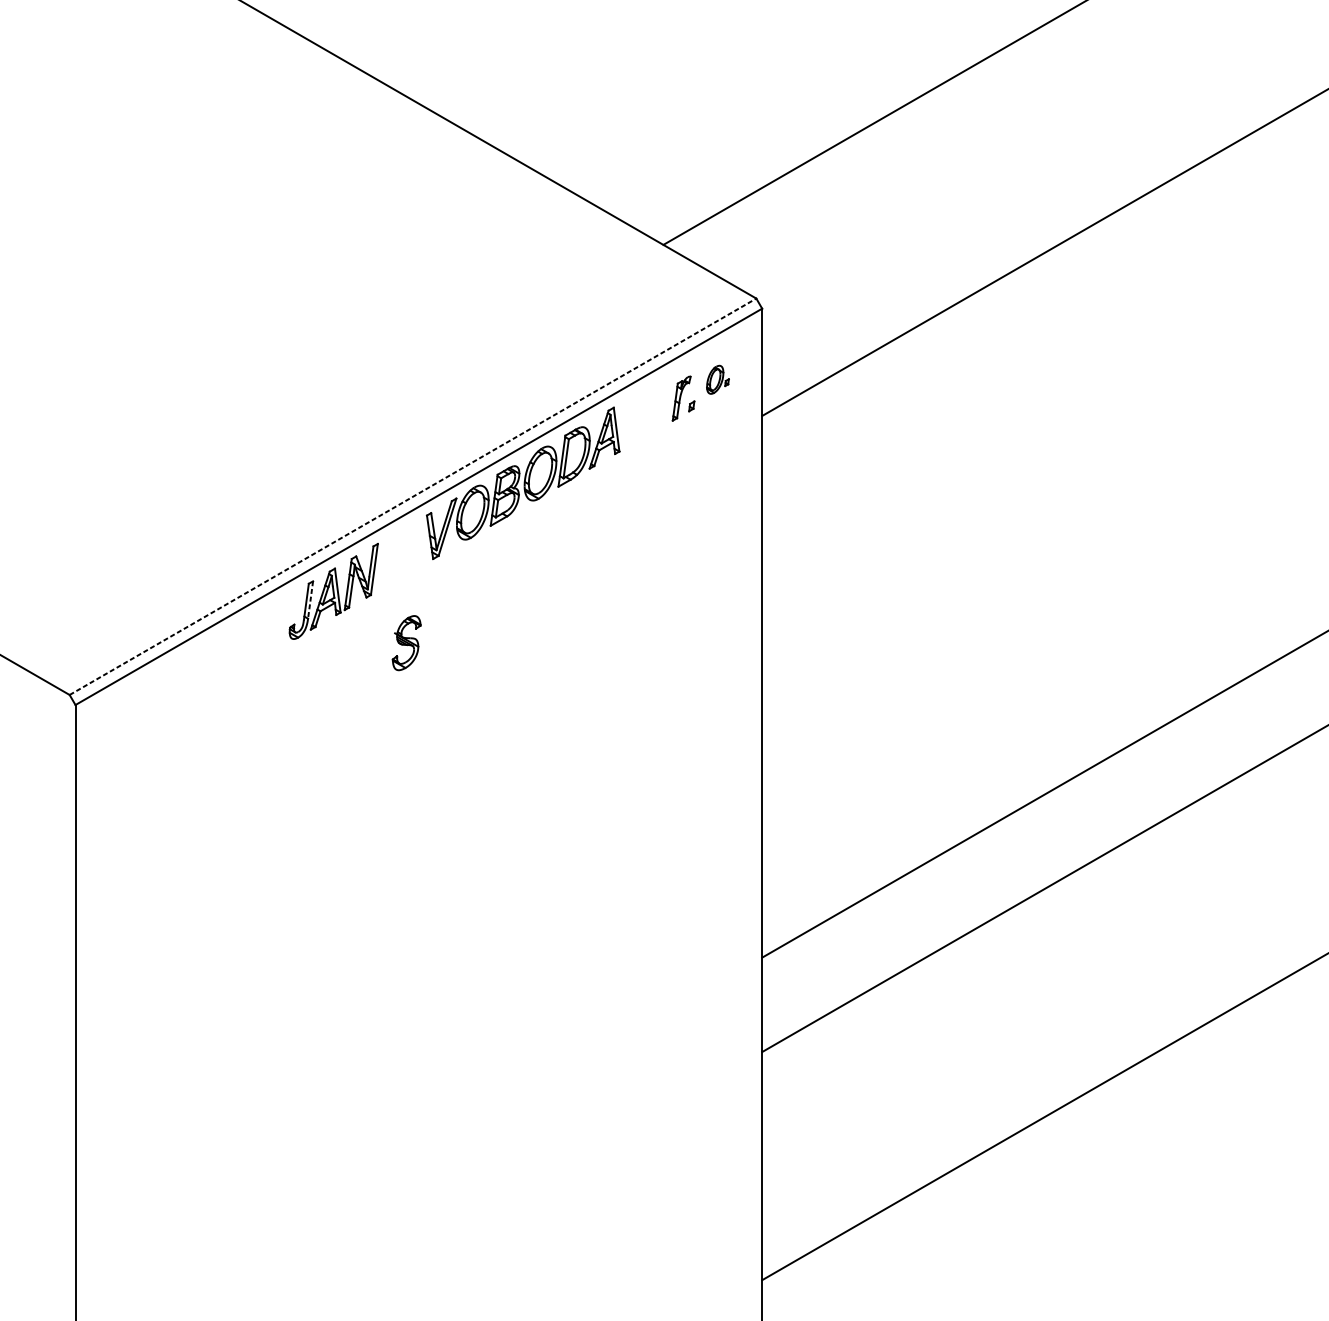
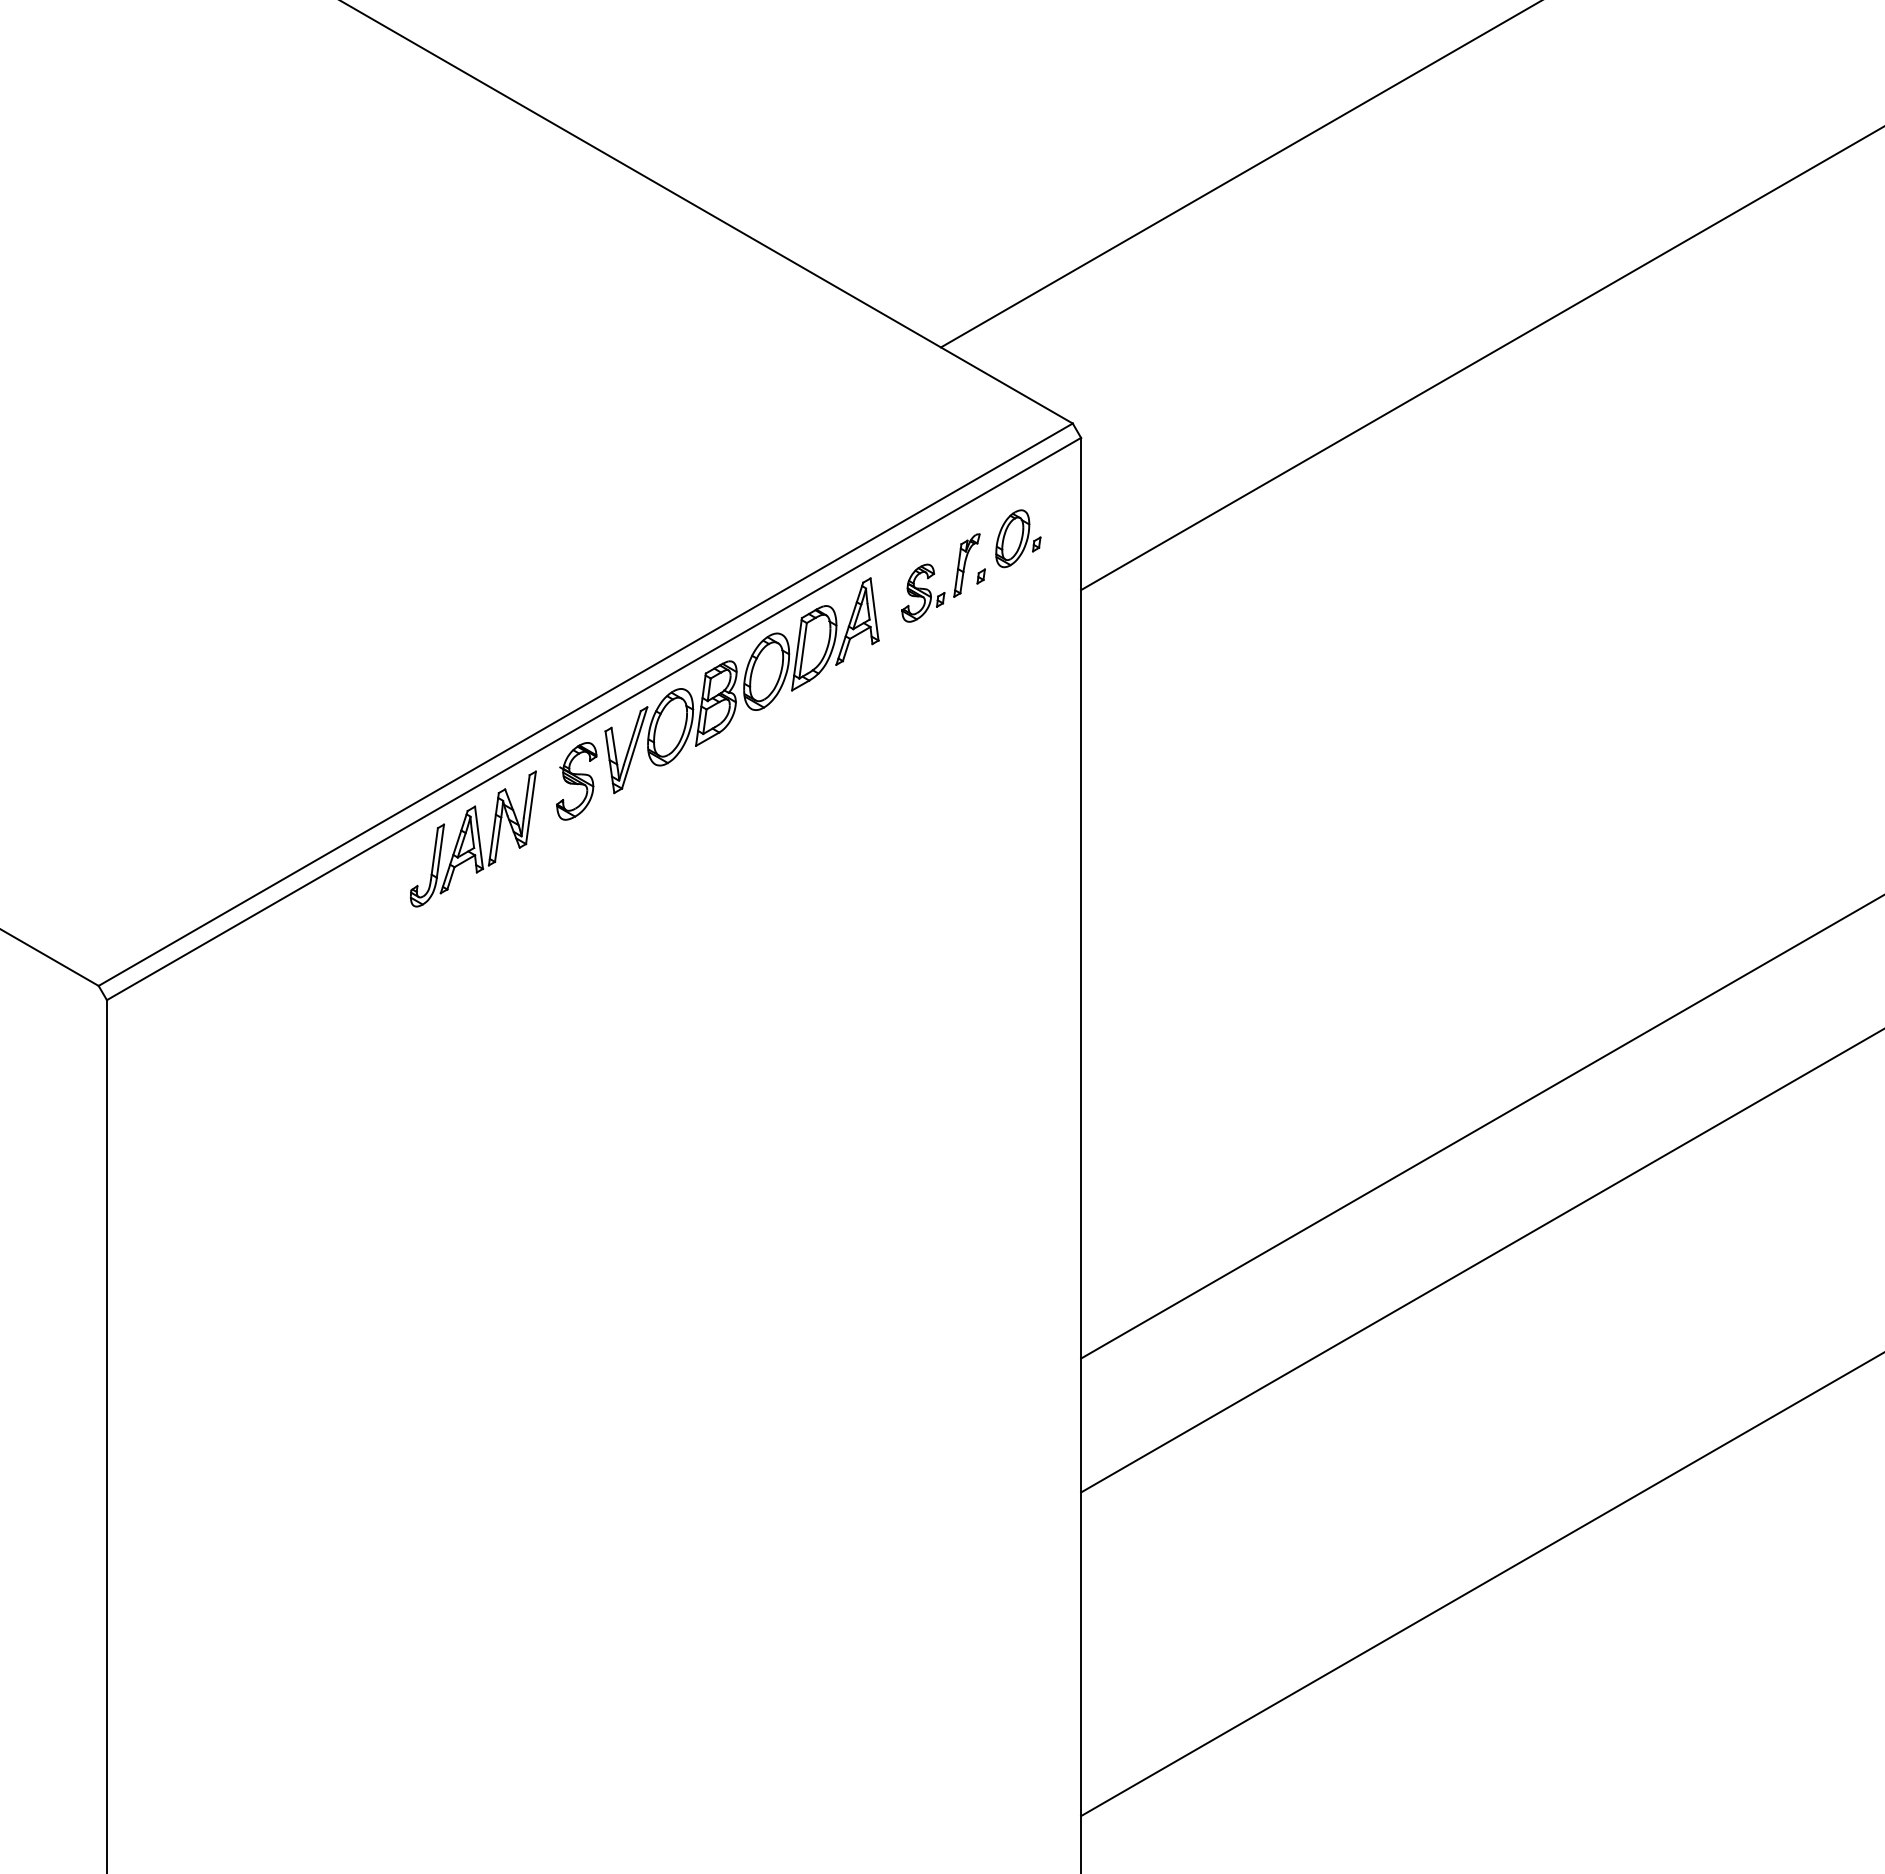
part: (718, 379) -> (1018, 538), size x1.43
part: (651, 417) -> (923, 592), added
line: (413, 496) -> (586, 704), dashed -> solid
line: (310, 600) -> (440, 851), dashed -> solid
part: (406, 643) -> (576, 781), moved

